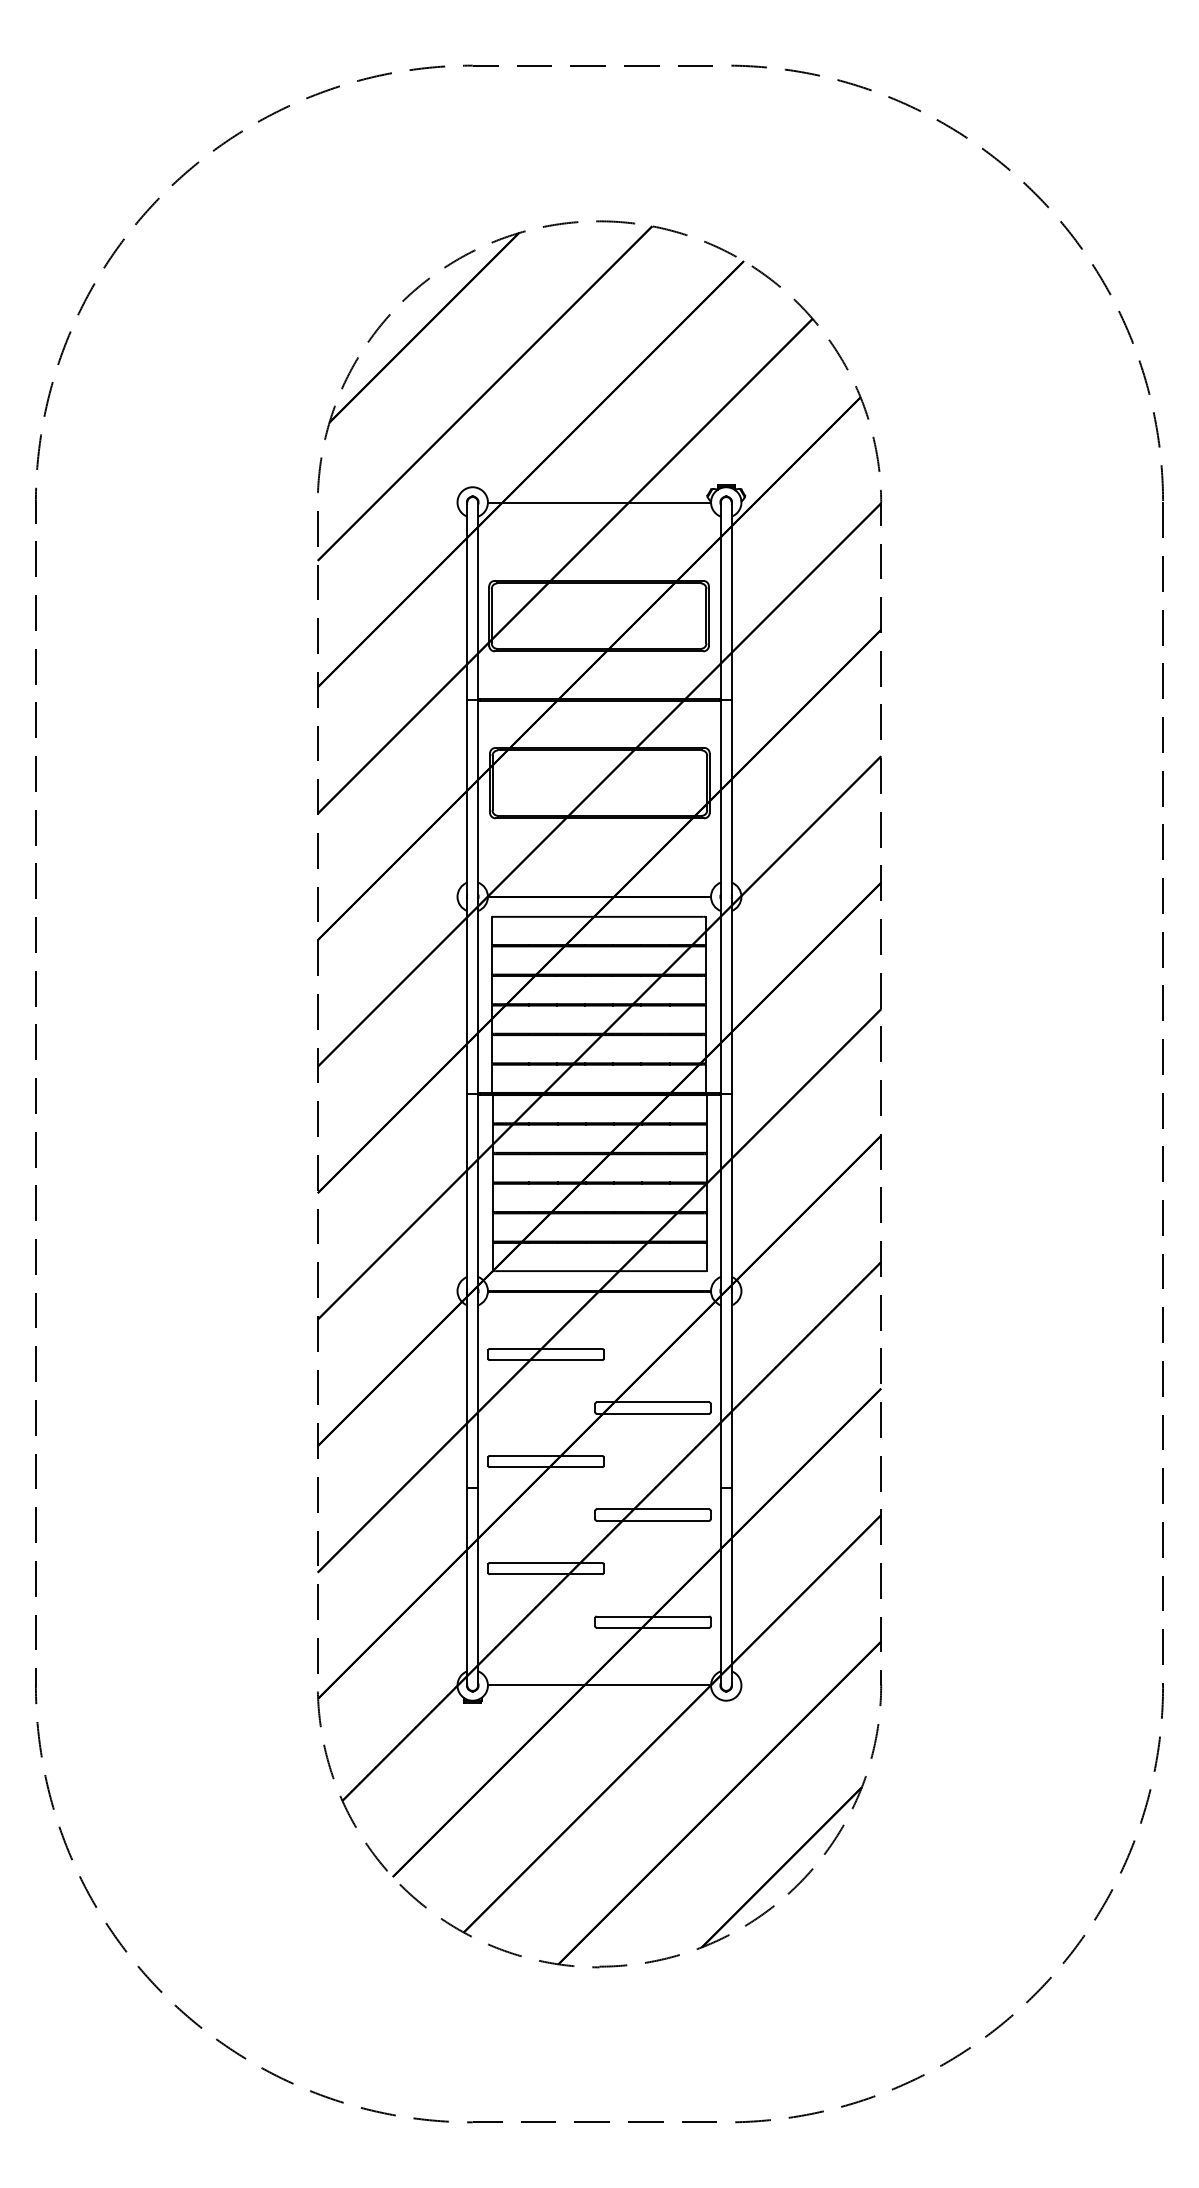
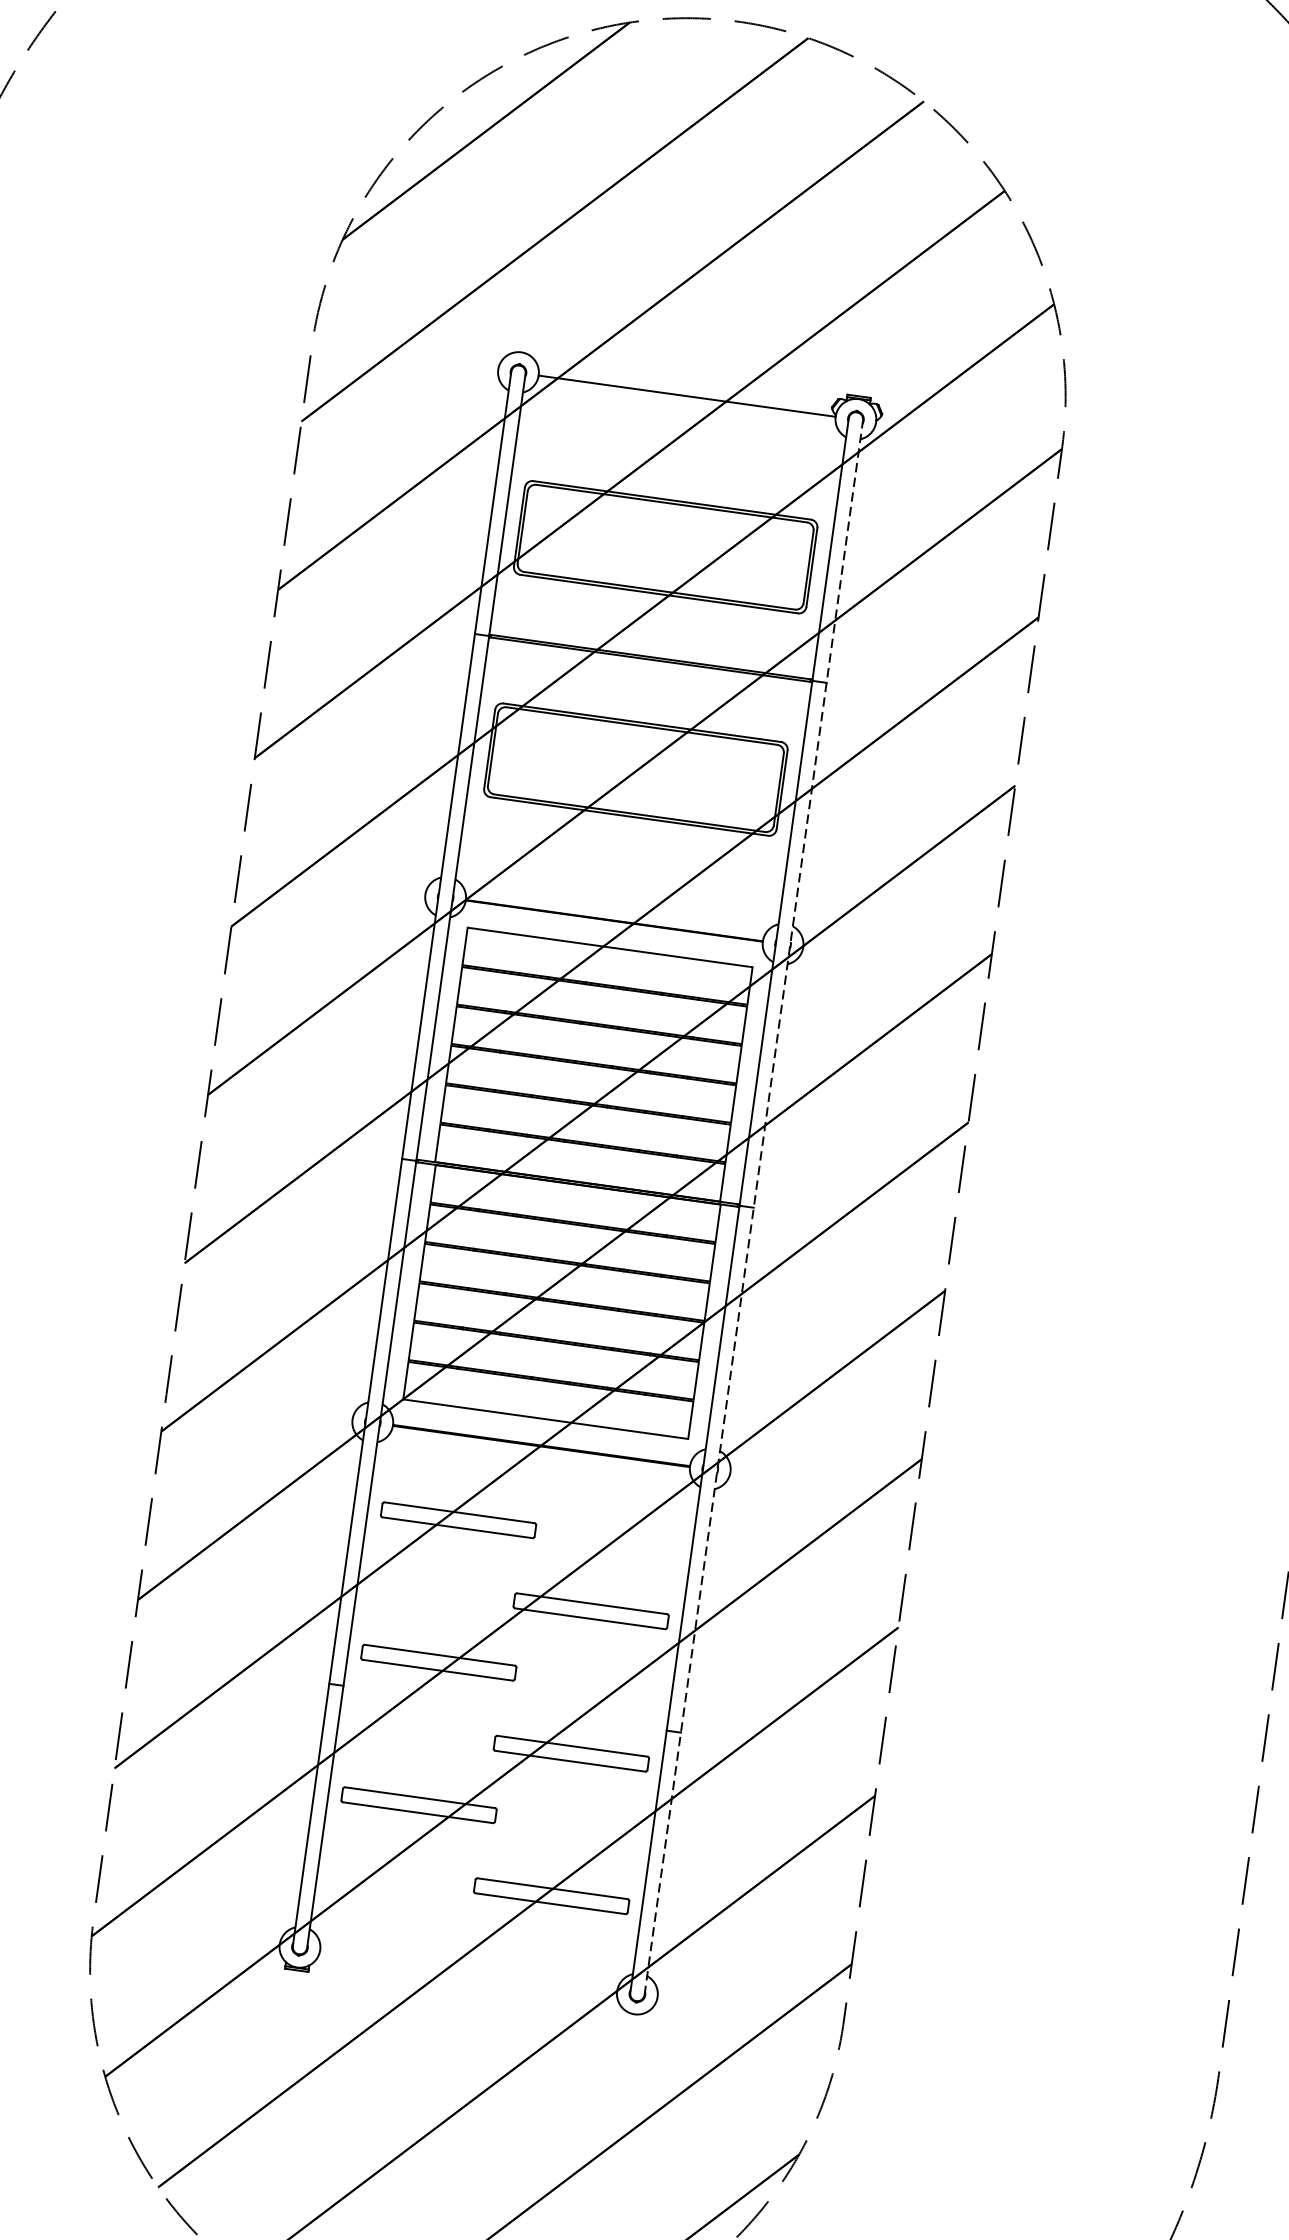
line: (731, 1094) -> (753, 1208), solid -> dashed
line: (599, 1684) -> (468, 1969), removed

